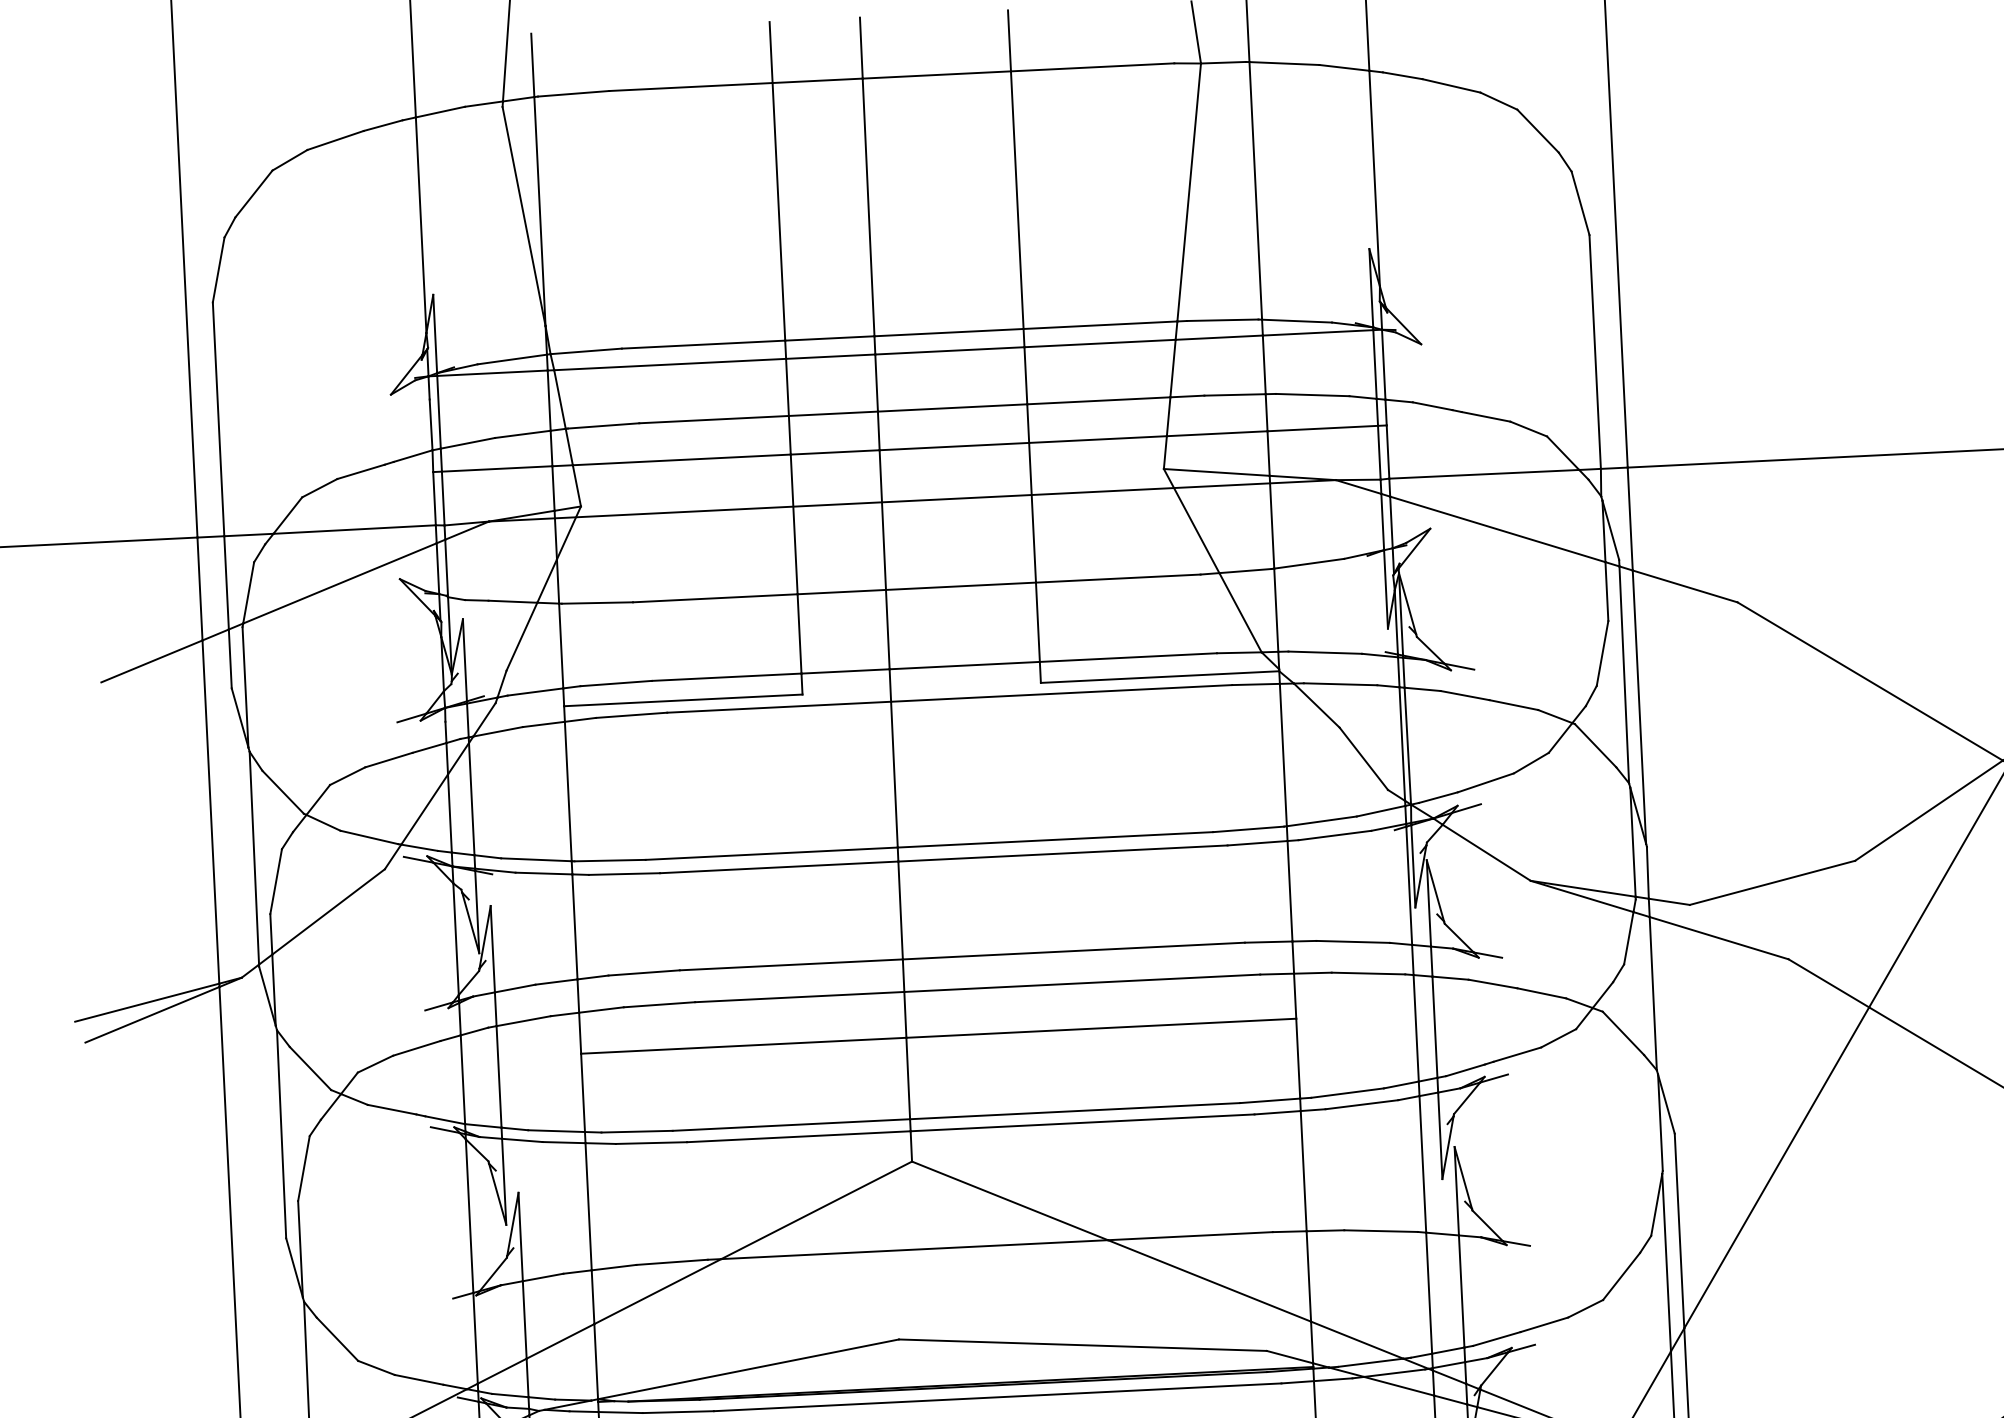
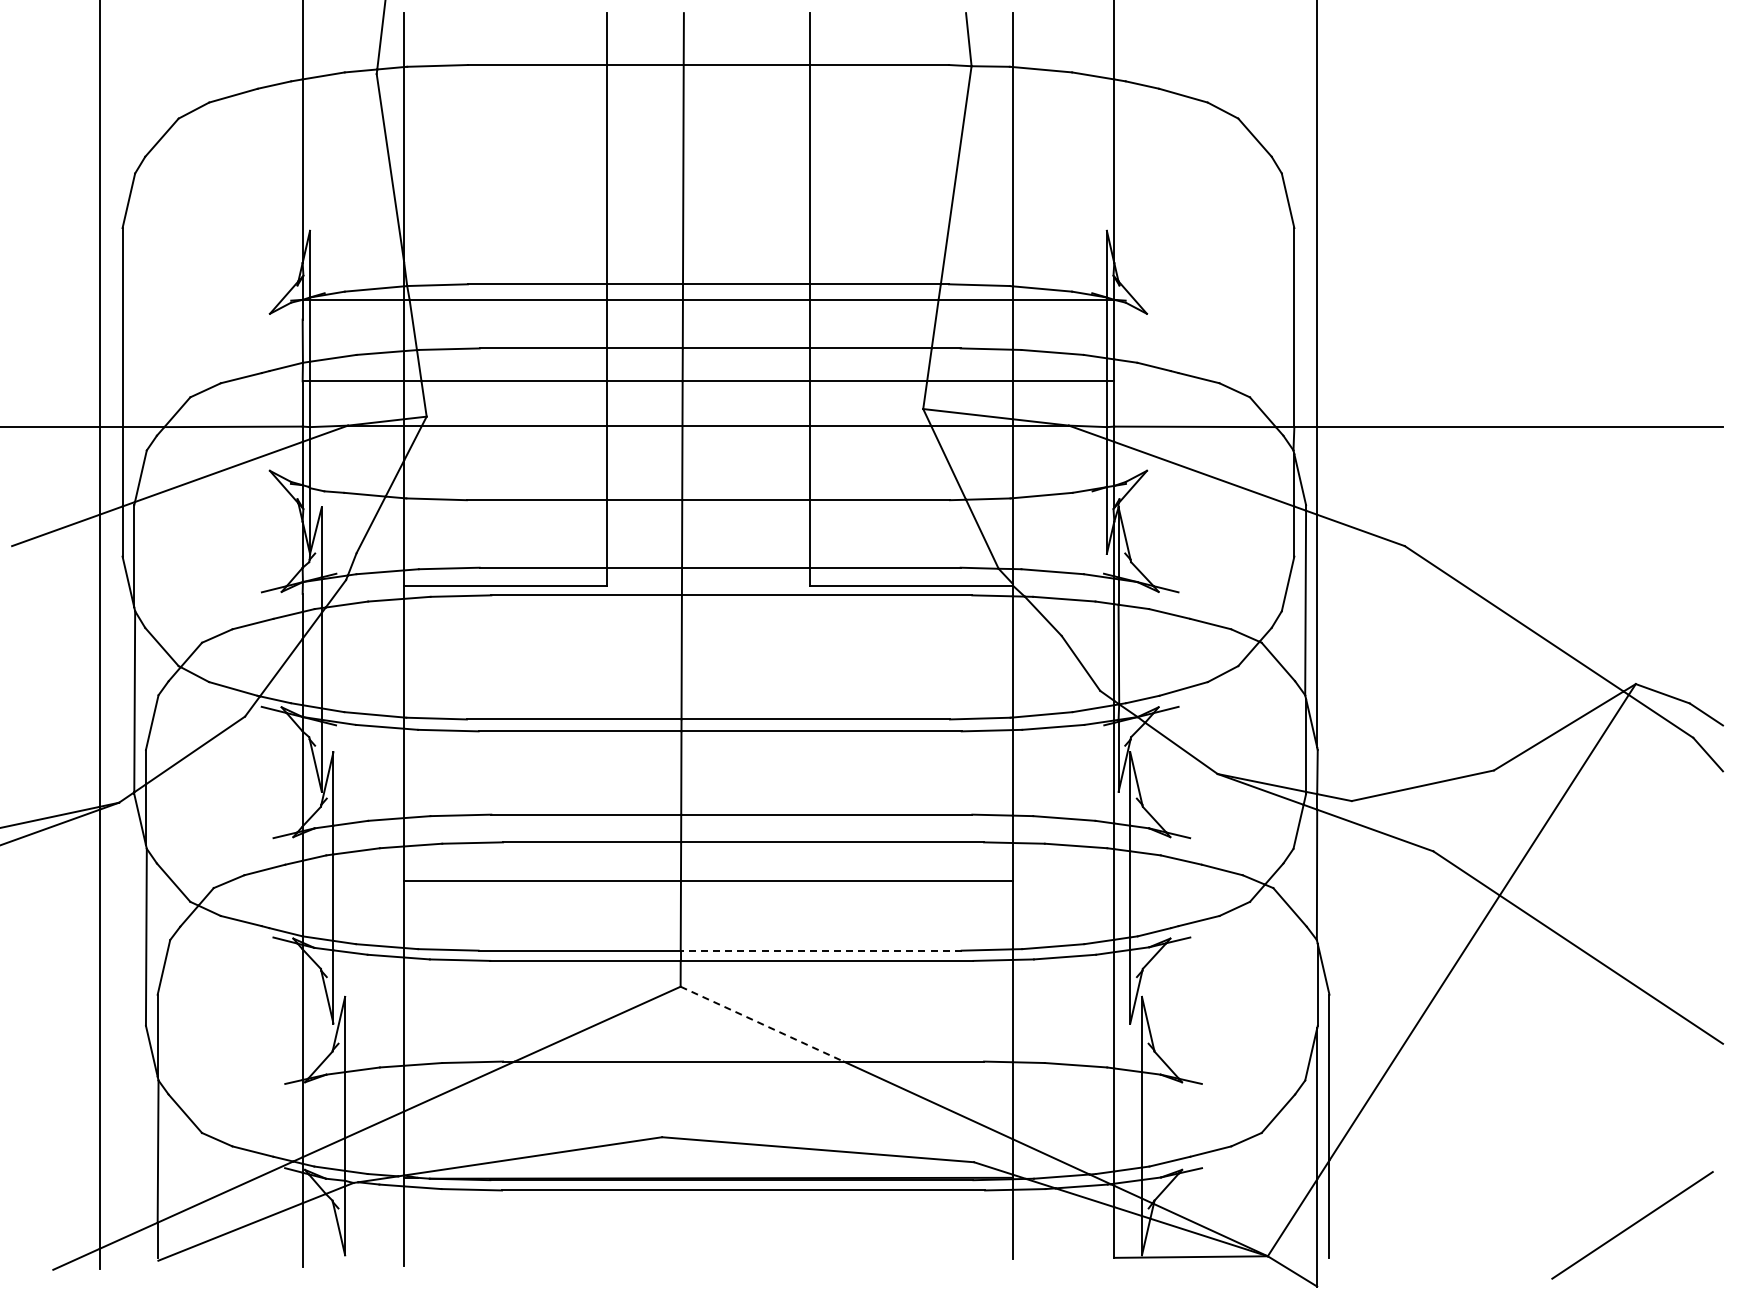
line: (1074, 1111) -> (820, 950), solid -> dashed
line: (1010, 1201) -> (762, 1024), solid -> dashed

